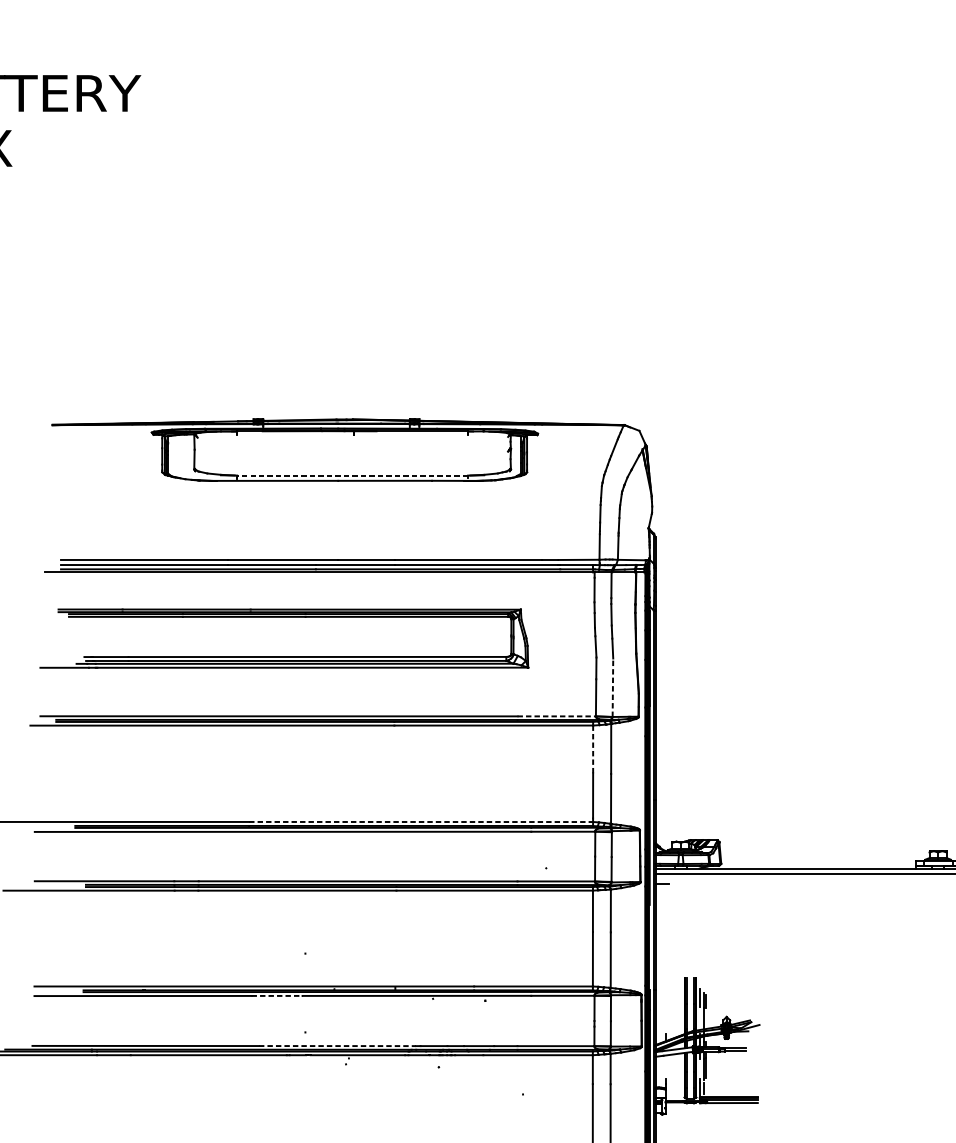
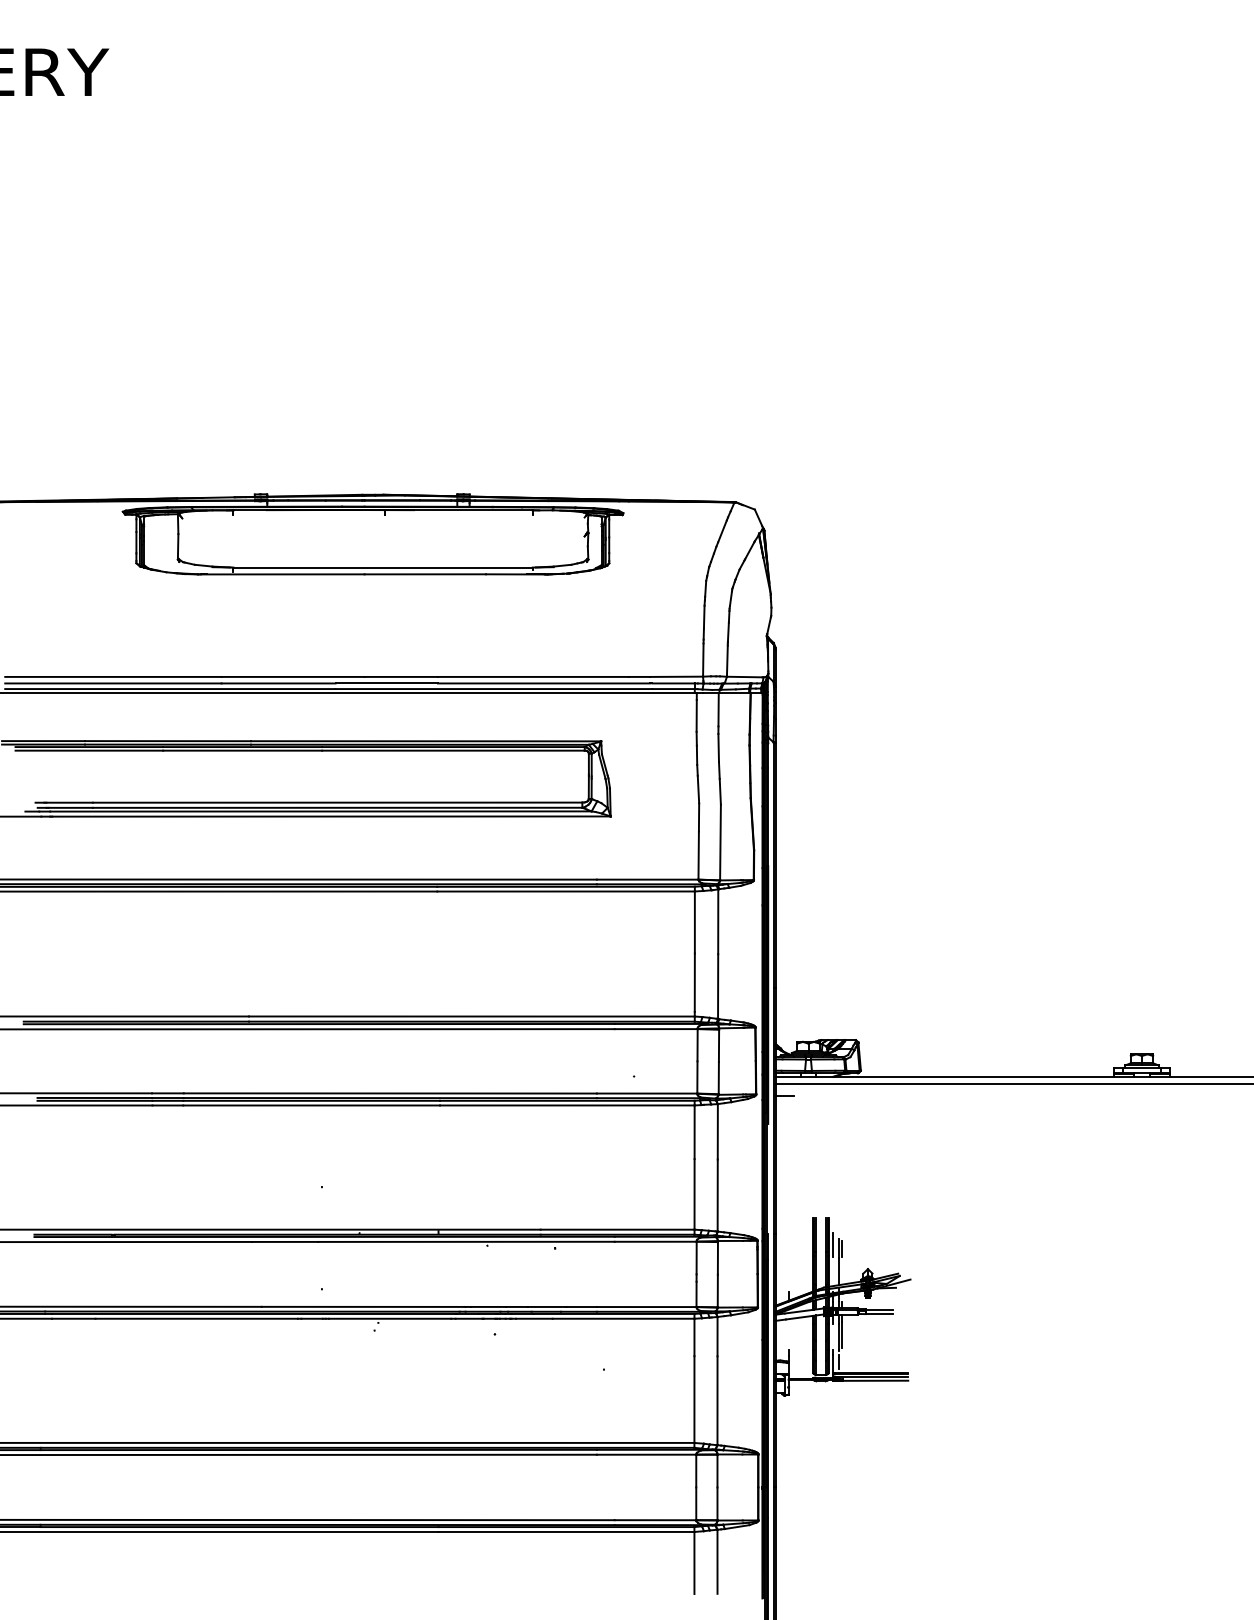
line: (352, 475) -> (383, 567), dashed -> solid
line: (612, 687) -> (720, 842), dashed -> solid
line: (556, 716) -> (647, 879), dashed -> solid
line: (592, 749) -> (694, 922), dashed -> solid
line: (420, 821) -> (471, 1016), dashed -> solid
line: (277, 995) -> (285, 1241), dashed -> solid
line: (337, 1045) -> (363, 1306), dashed -> solid

